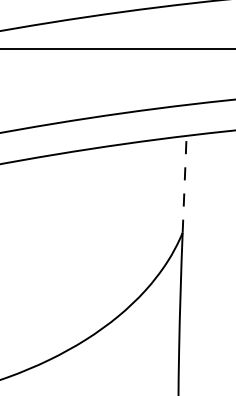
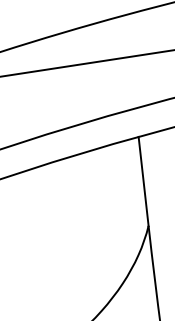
line: (184, 183) -> (143, 180), dashed -> solid

